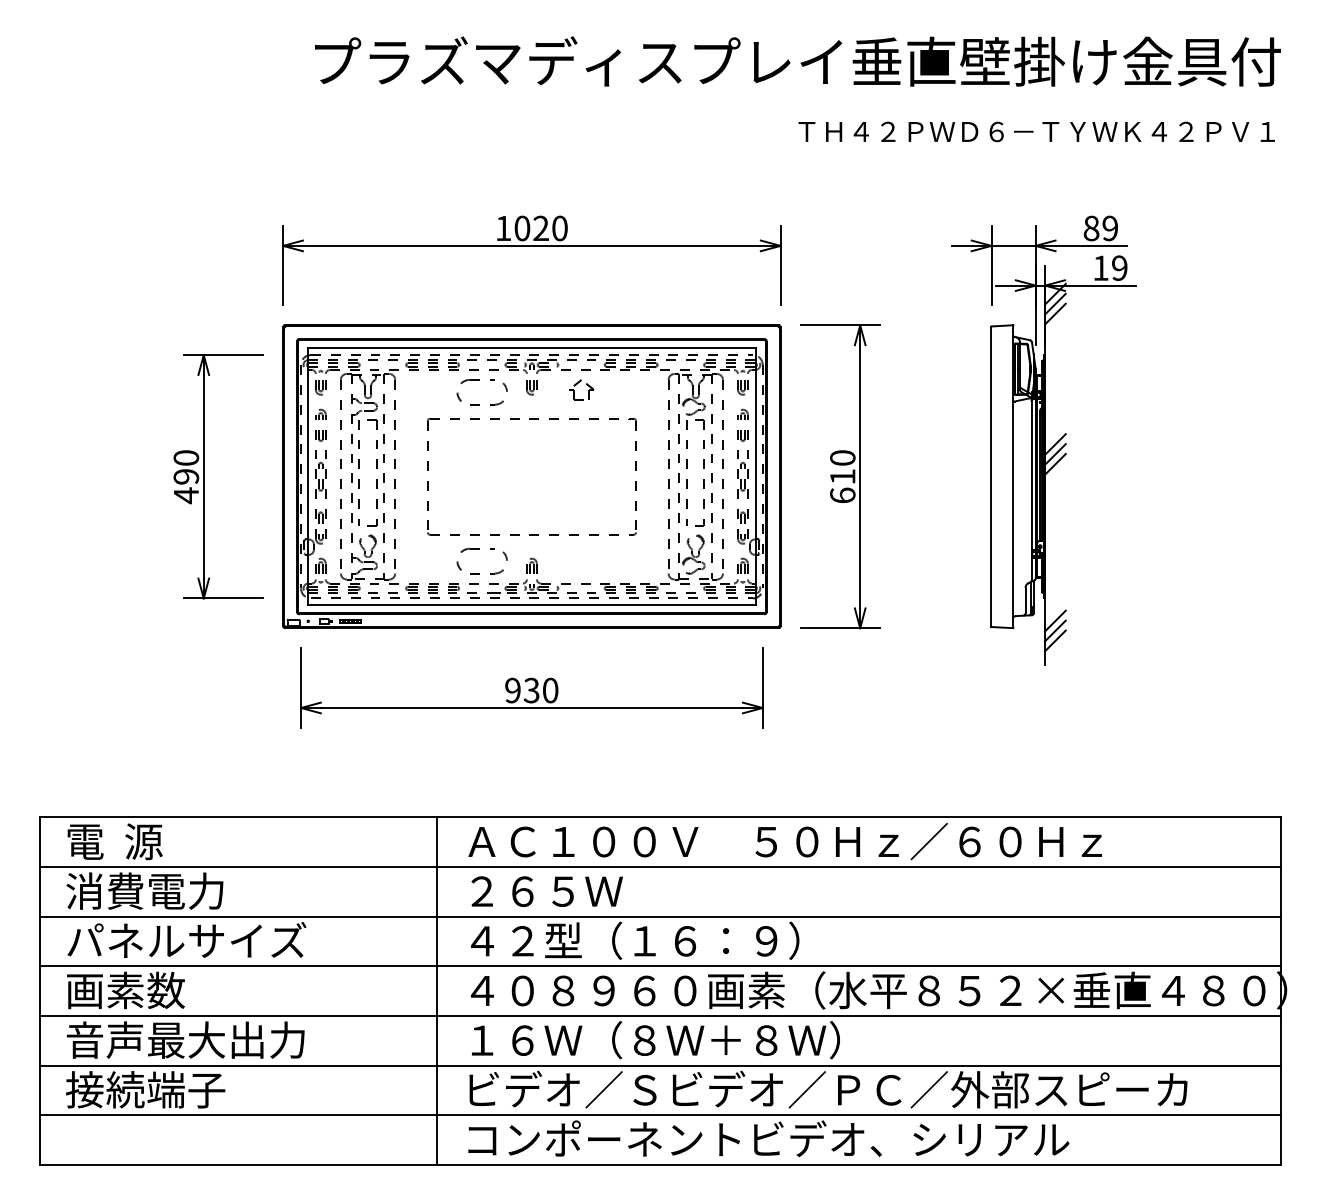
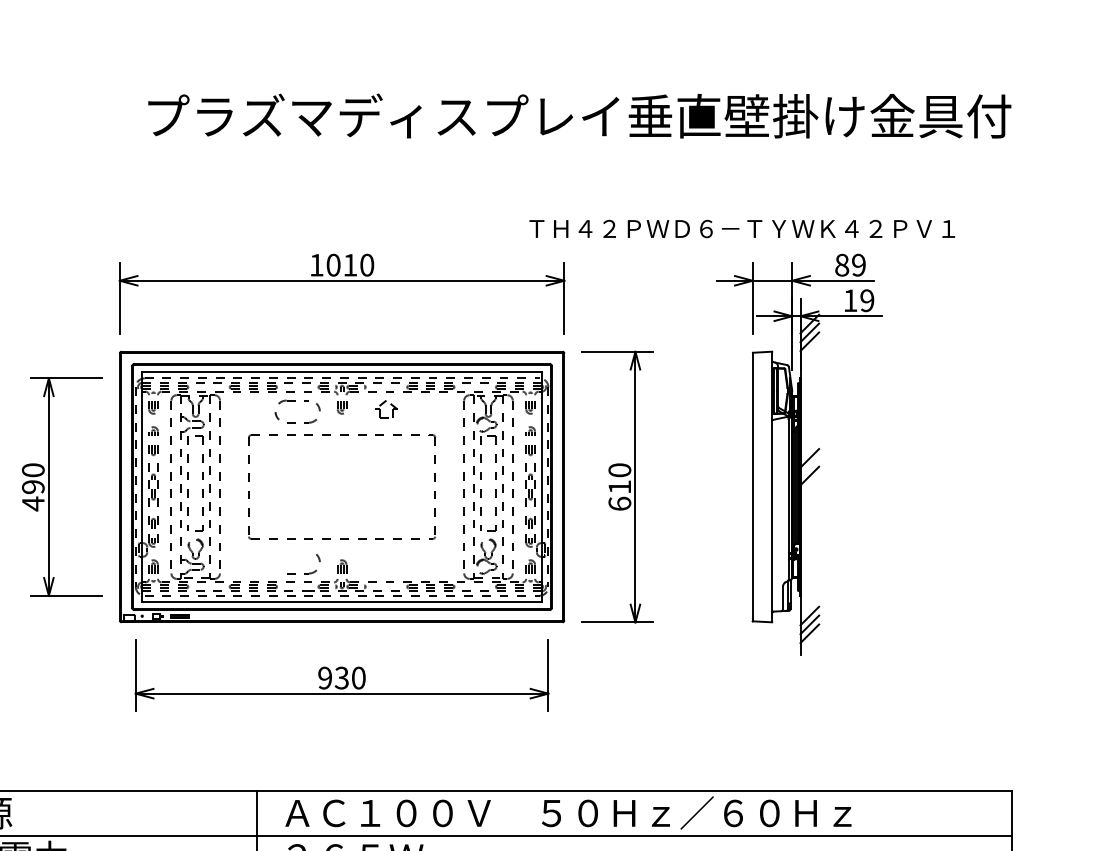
text: (1036, 131) -> (742, 228), moved
text: (540, 227) -> (349, 264), 1020 -> 1010
line: (1054, 454) -> (809, 467), removed
part: (475, 549) -> (291, 552), removed

